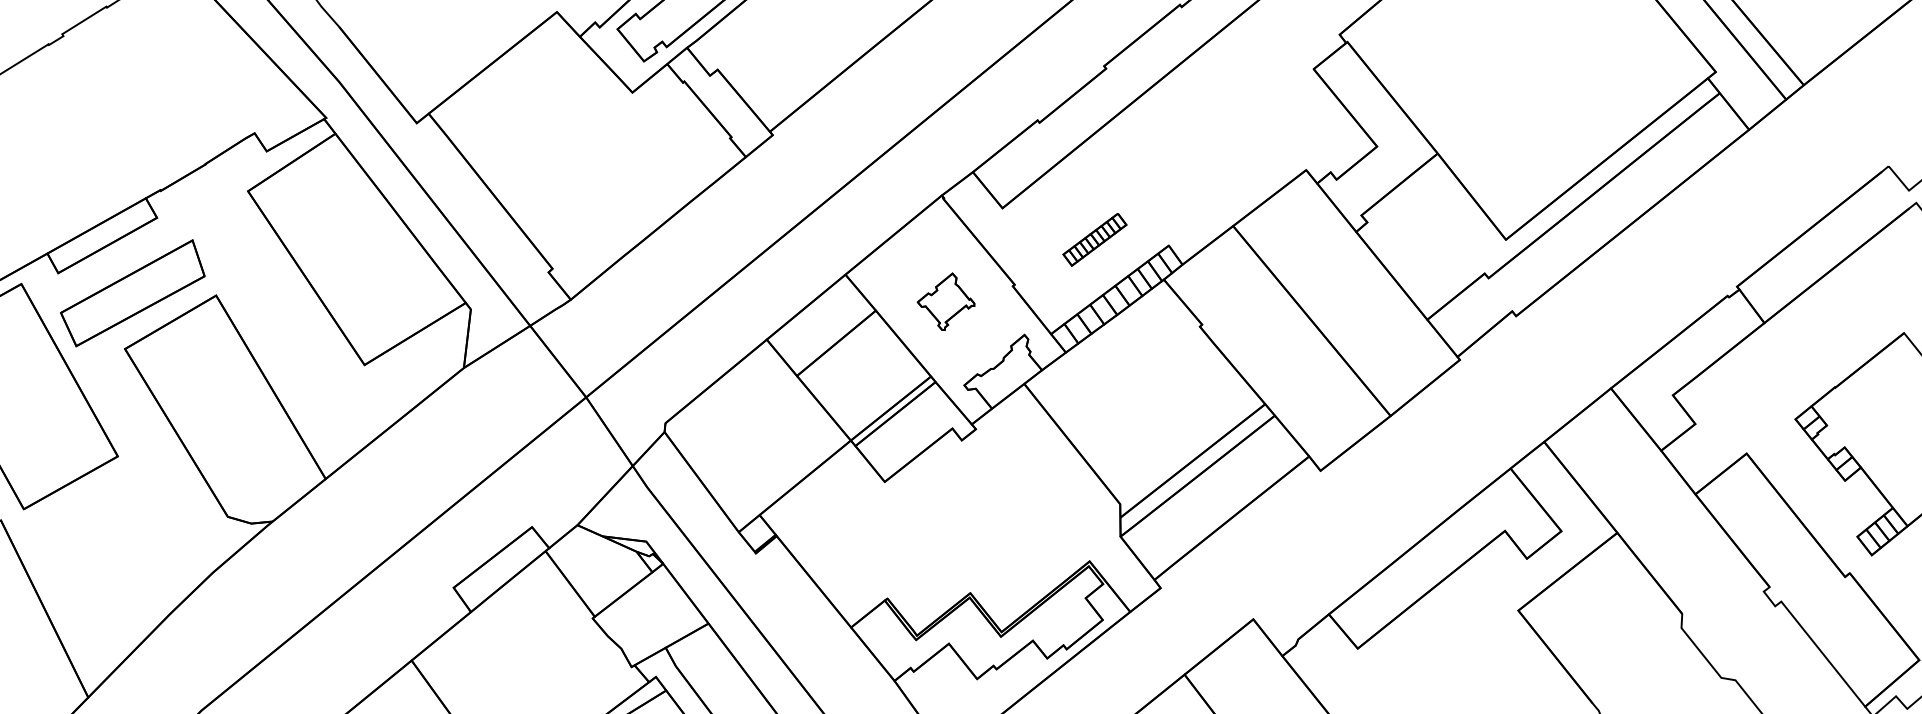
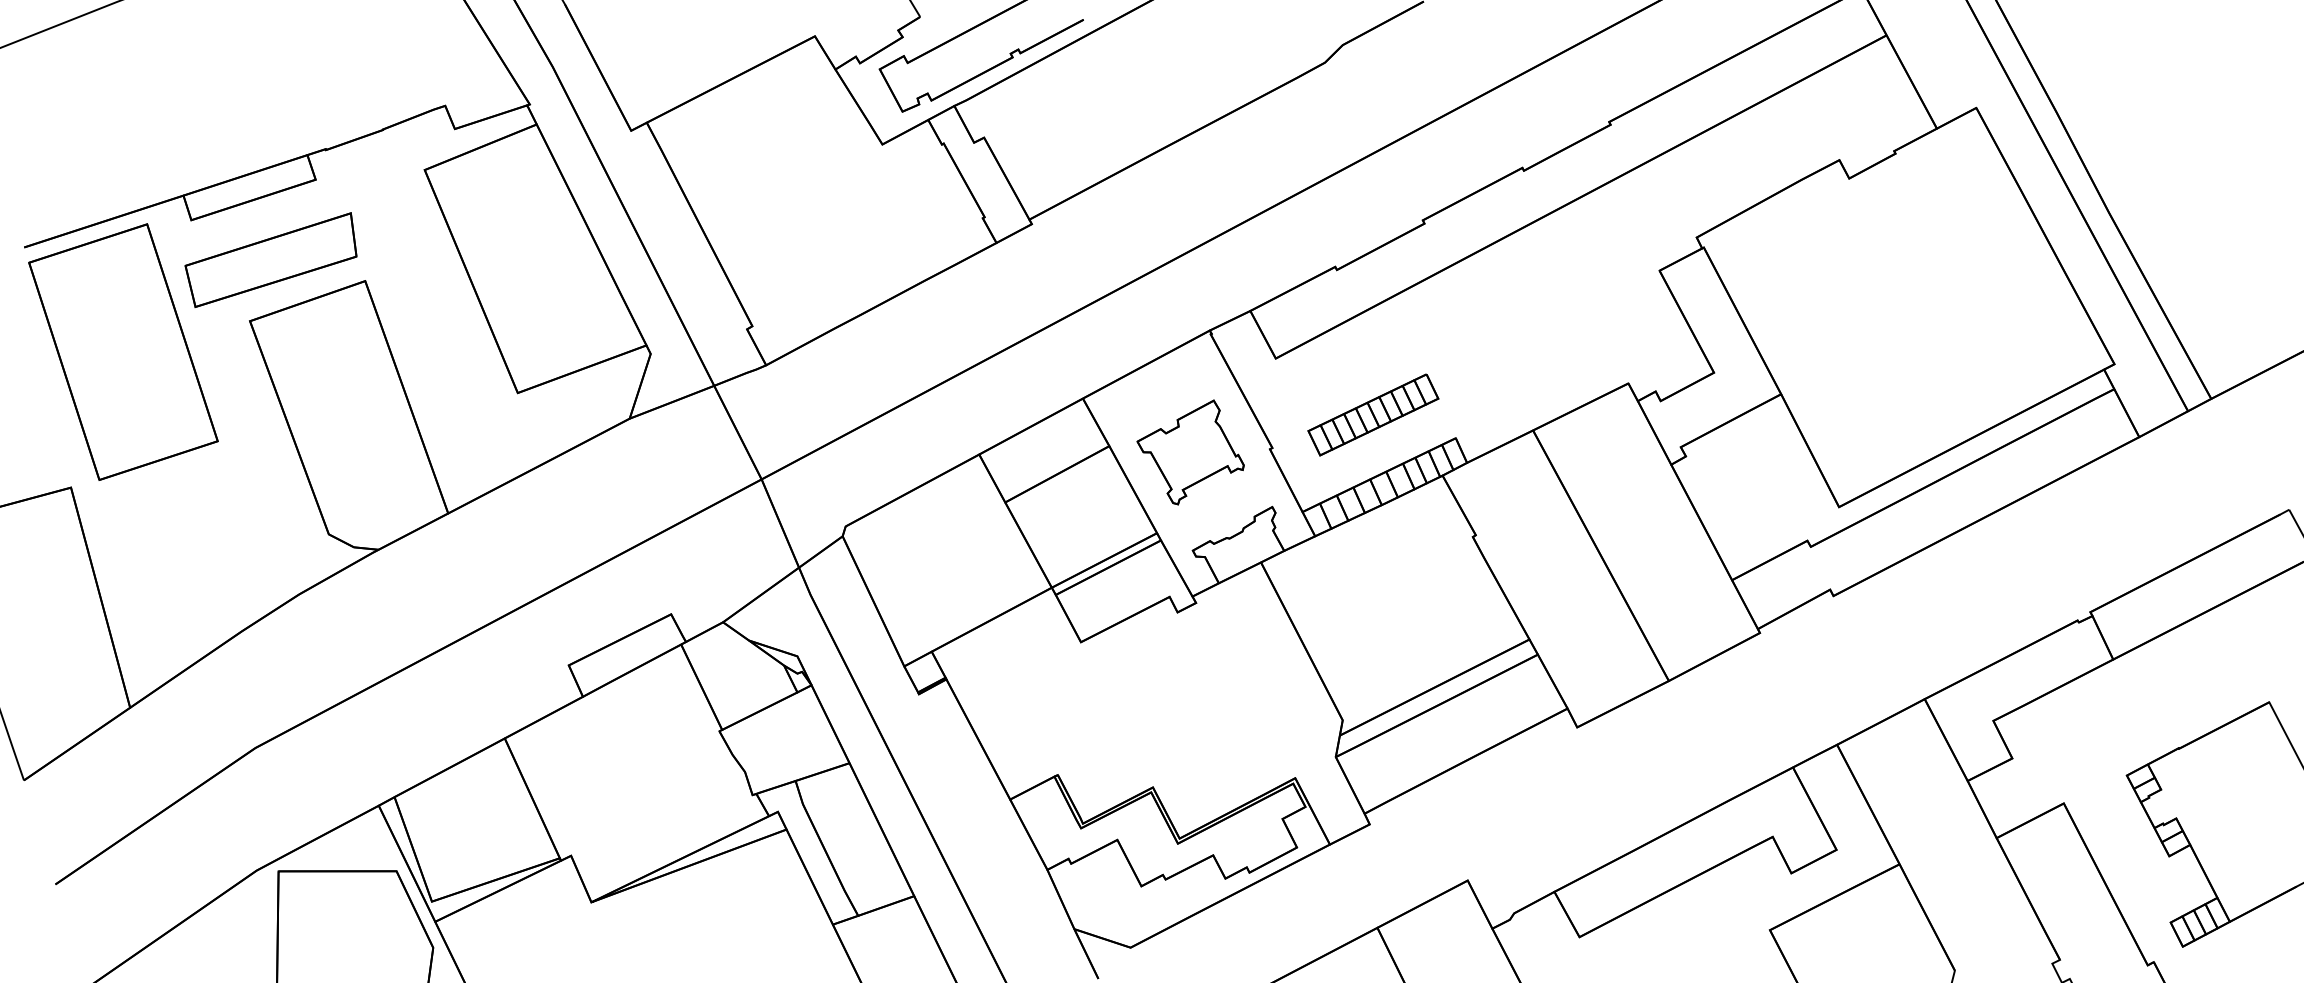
part: (1094, 239) -> (1373, 414), size x1.67
part: (945, 302) -> (1190, 452), size x1.67

